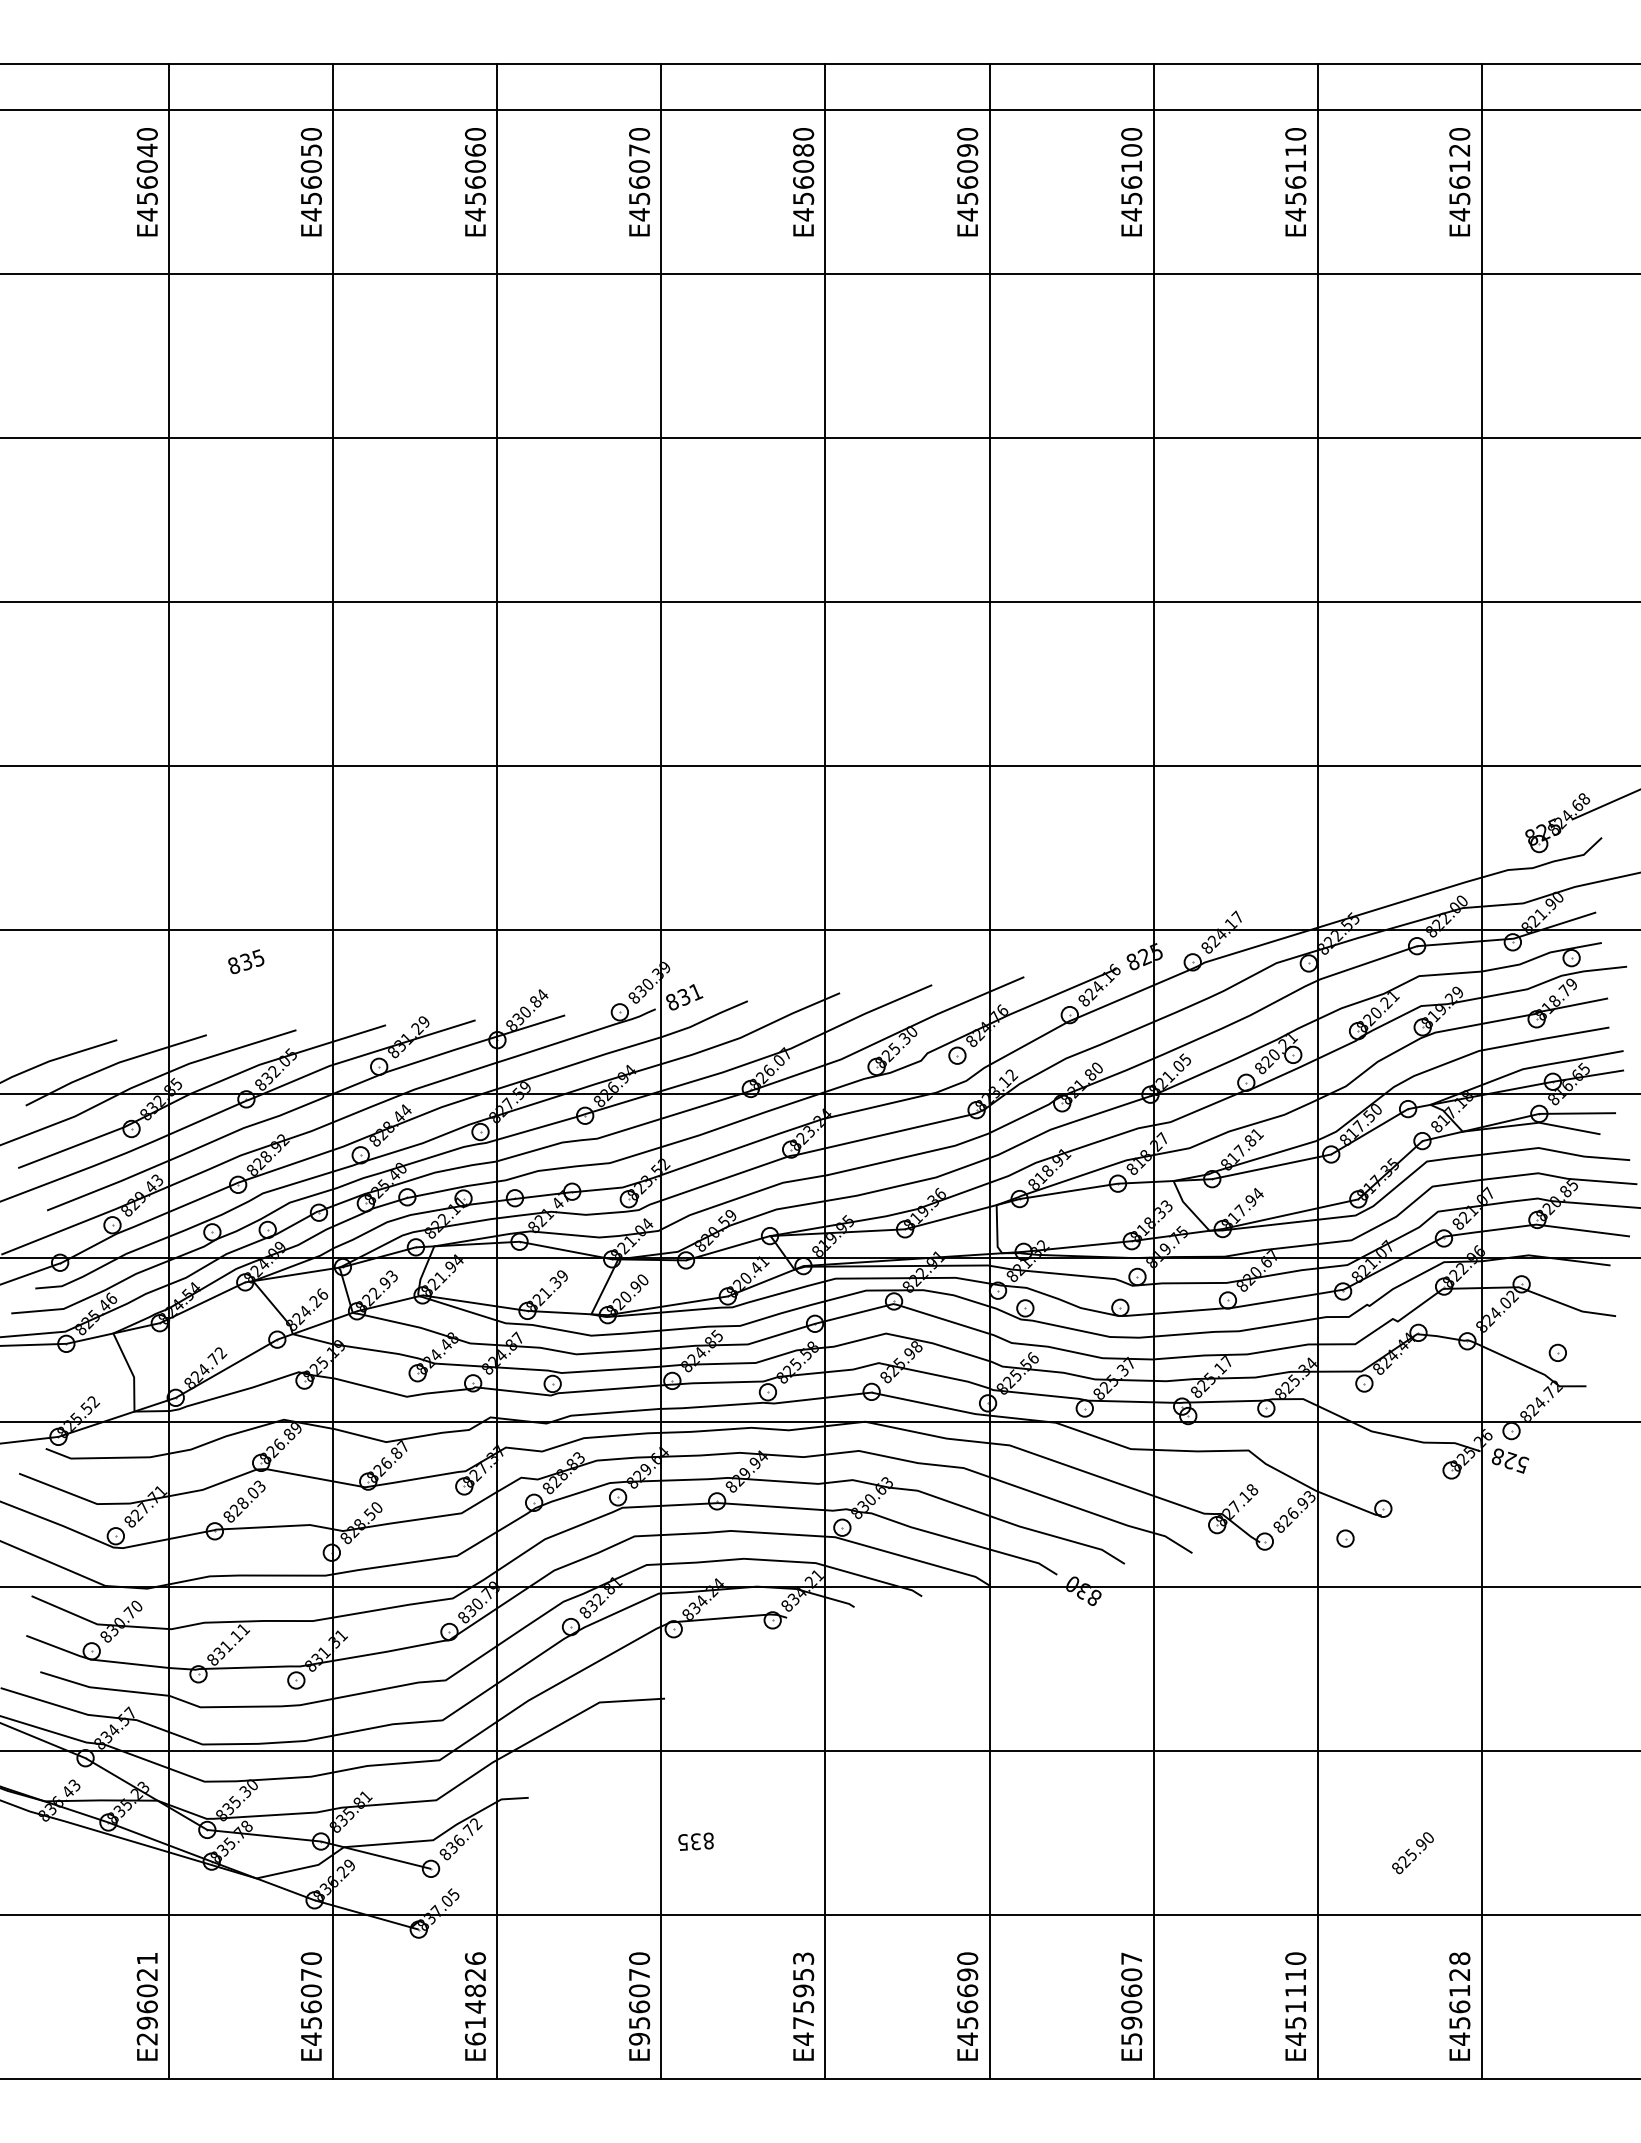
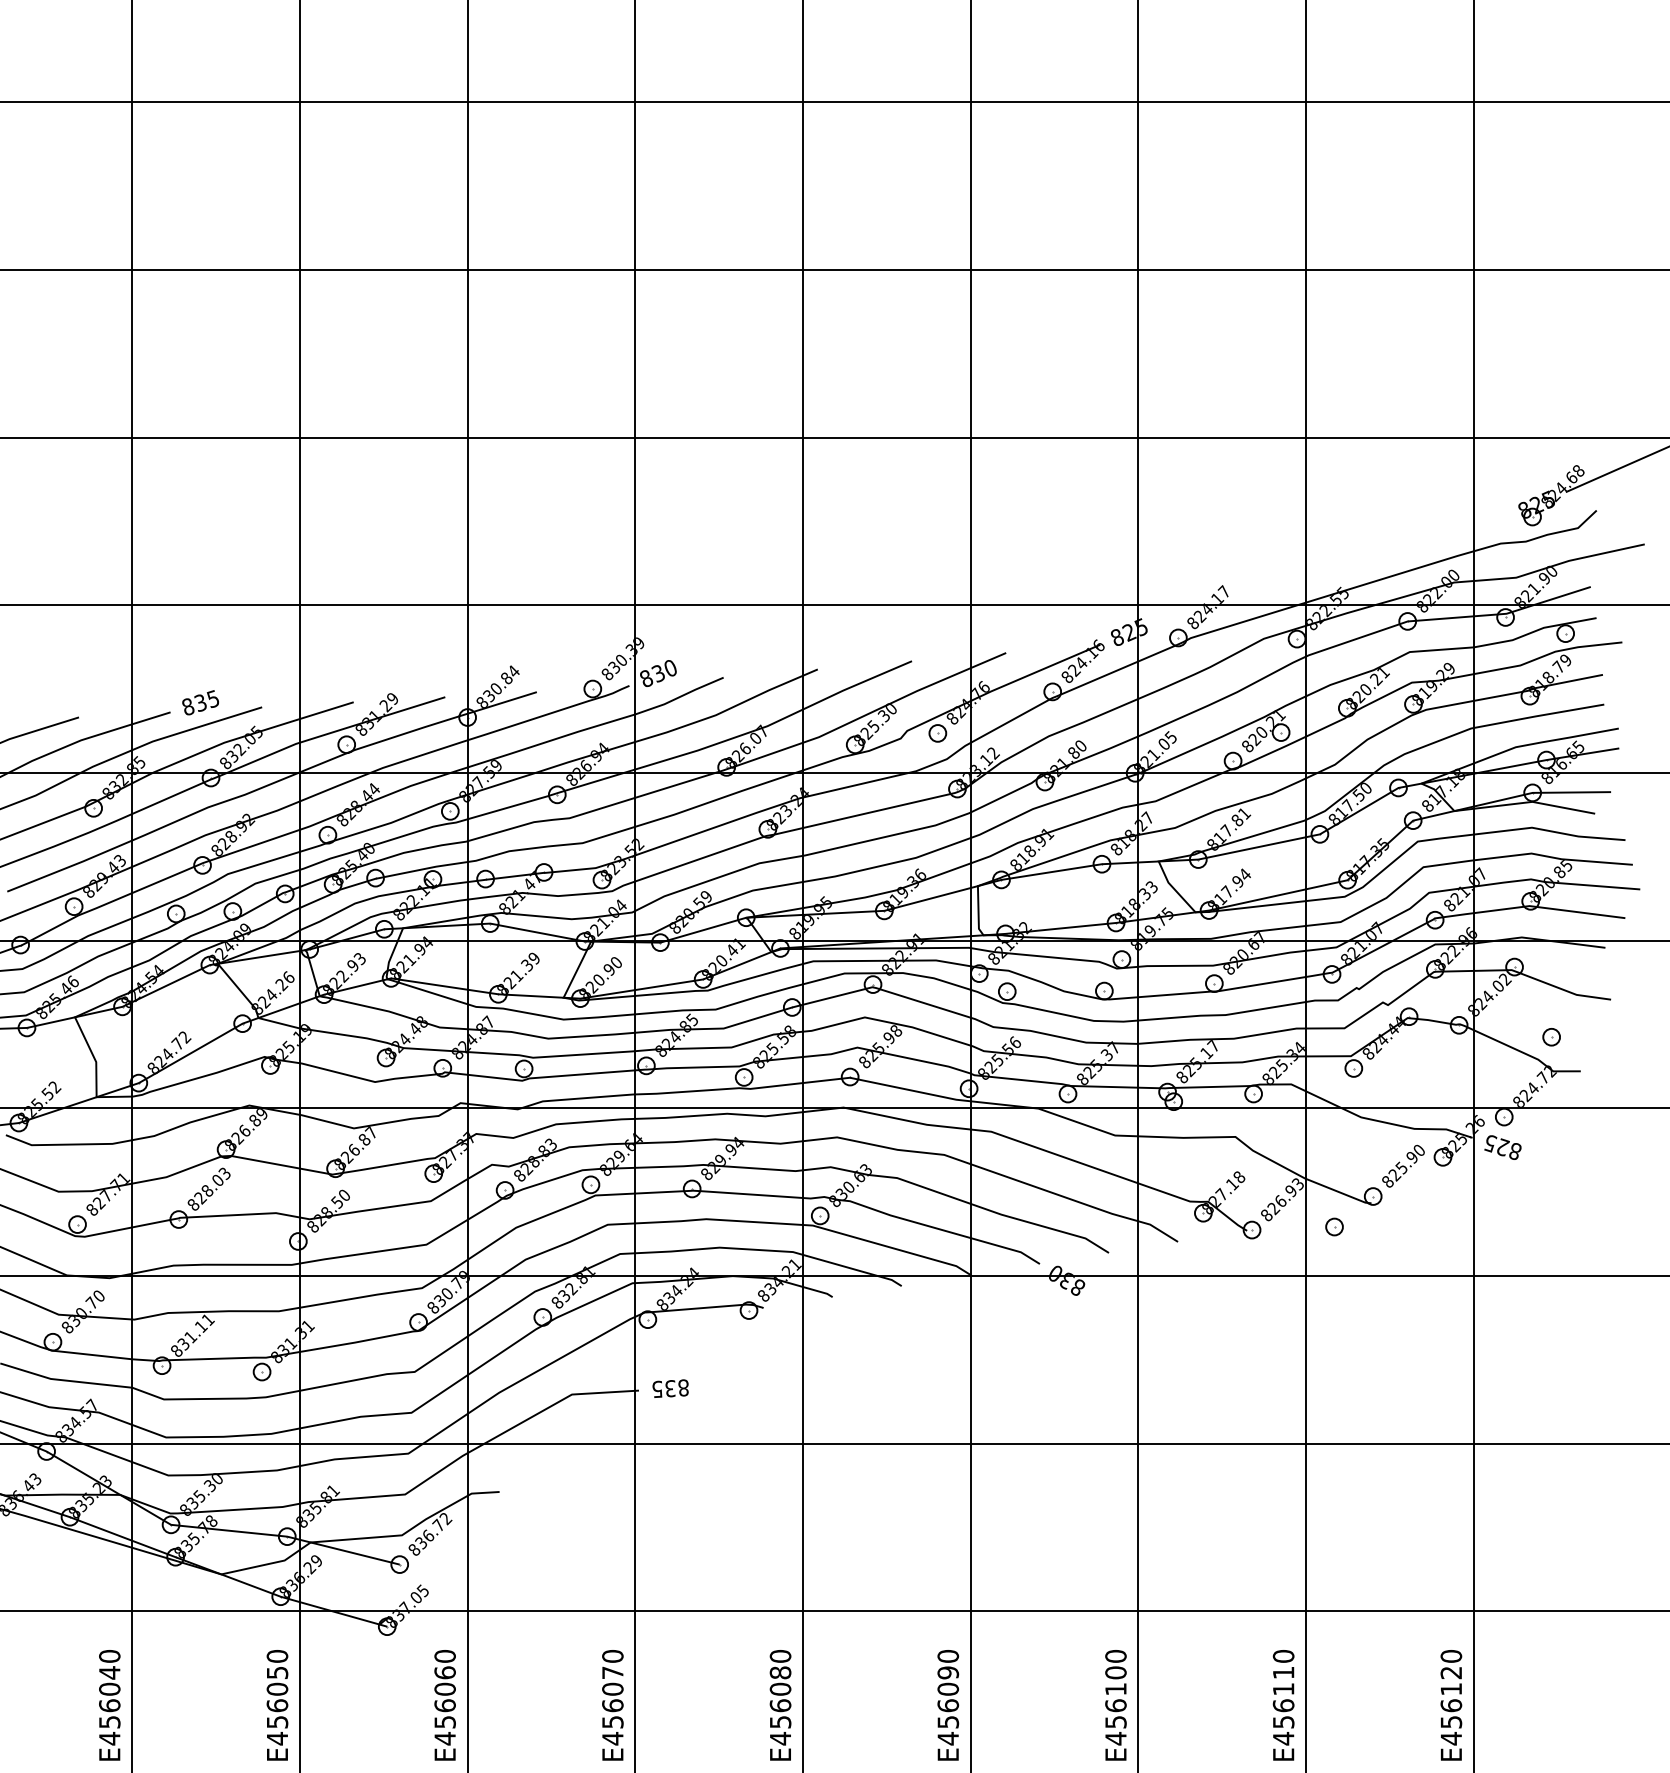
text: (246, 961) -> (200, 702), moved
text: (696, 992) -> (671, 668), 831 -> 830
text: (1510, 1460) -> (1503, 1147), 528 -> 825
text: (695, 1841) -> (670, 1388), moved
text: (1412, 1853) -> (1403, 1166), moved
text: (1459, 1958) -> (1451, 1656), E456128 -> E456120
text: (311, 1974) -> (277, 1672), E456070 -> E456050
text: (803, 1990) -> (780, 1688), E475953 -> E456080
text: (967, 1990) -> (948, 1688), E456690 -> E456090
text: (146, 1998) -> (108, 1697), E296021 -> E456040
text: (475, 1998) -> (445, 1697), E614826 -> E456060
text: (1131, 1998) -> (1115, 1697), E590607 -> E456100
text: (1295, 2006) -> (1283, 1705), E451110 -> E456110
text: (639, 2038) -> (612, 1738), E956070 -> E456070

